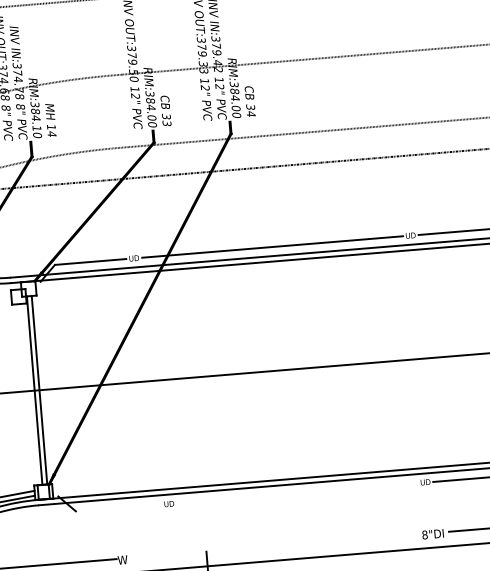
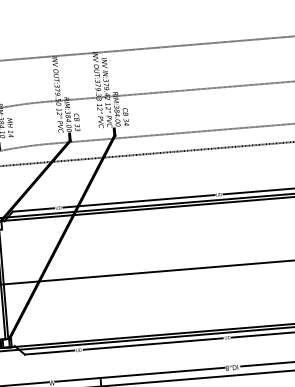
line: (296, 492) -> (152, 343), added
line: (118, 507) -> (49, 352), added
line: (273, 545) -> (139, 374), added

